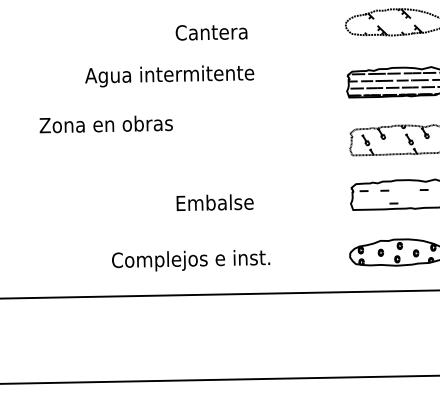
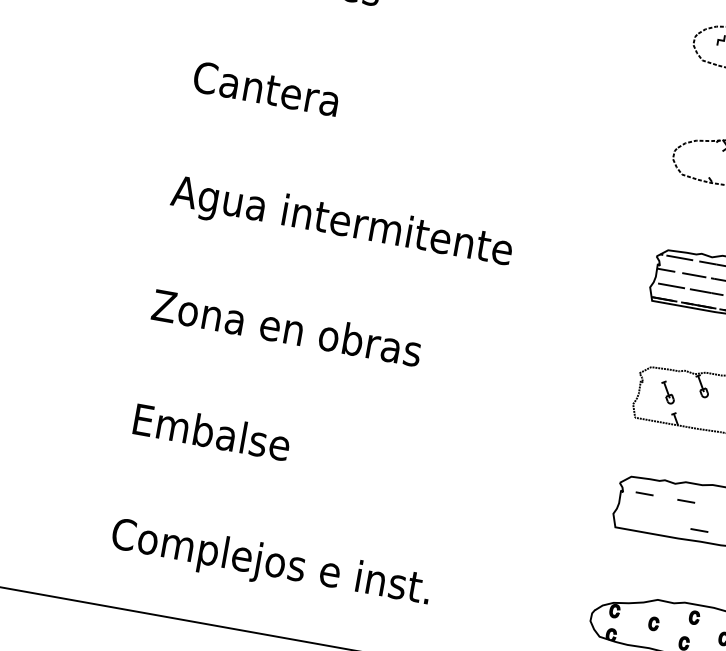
text: (211, 32) -> (266, 89), moved
text: (169, 76) -> (341, 224), moved
text: (105, 124) -> (285, 327), moved
text: (214, 202) -> (210, 431), moved

